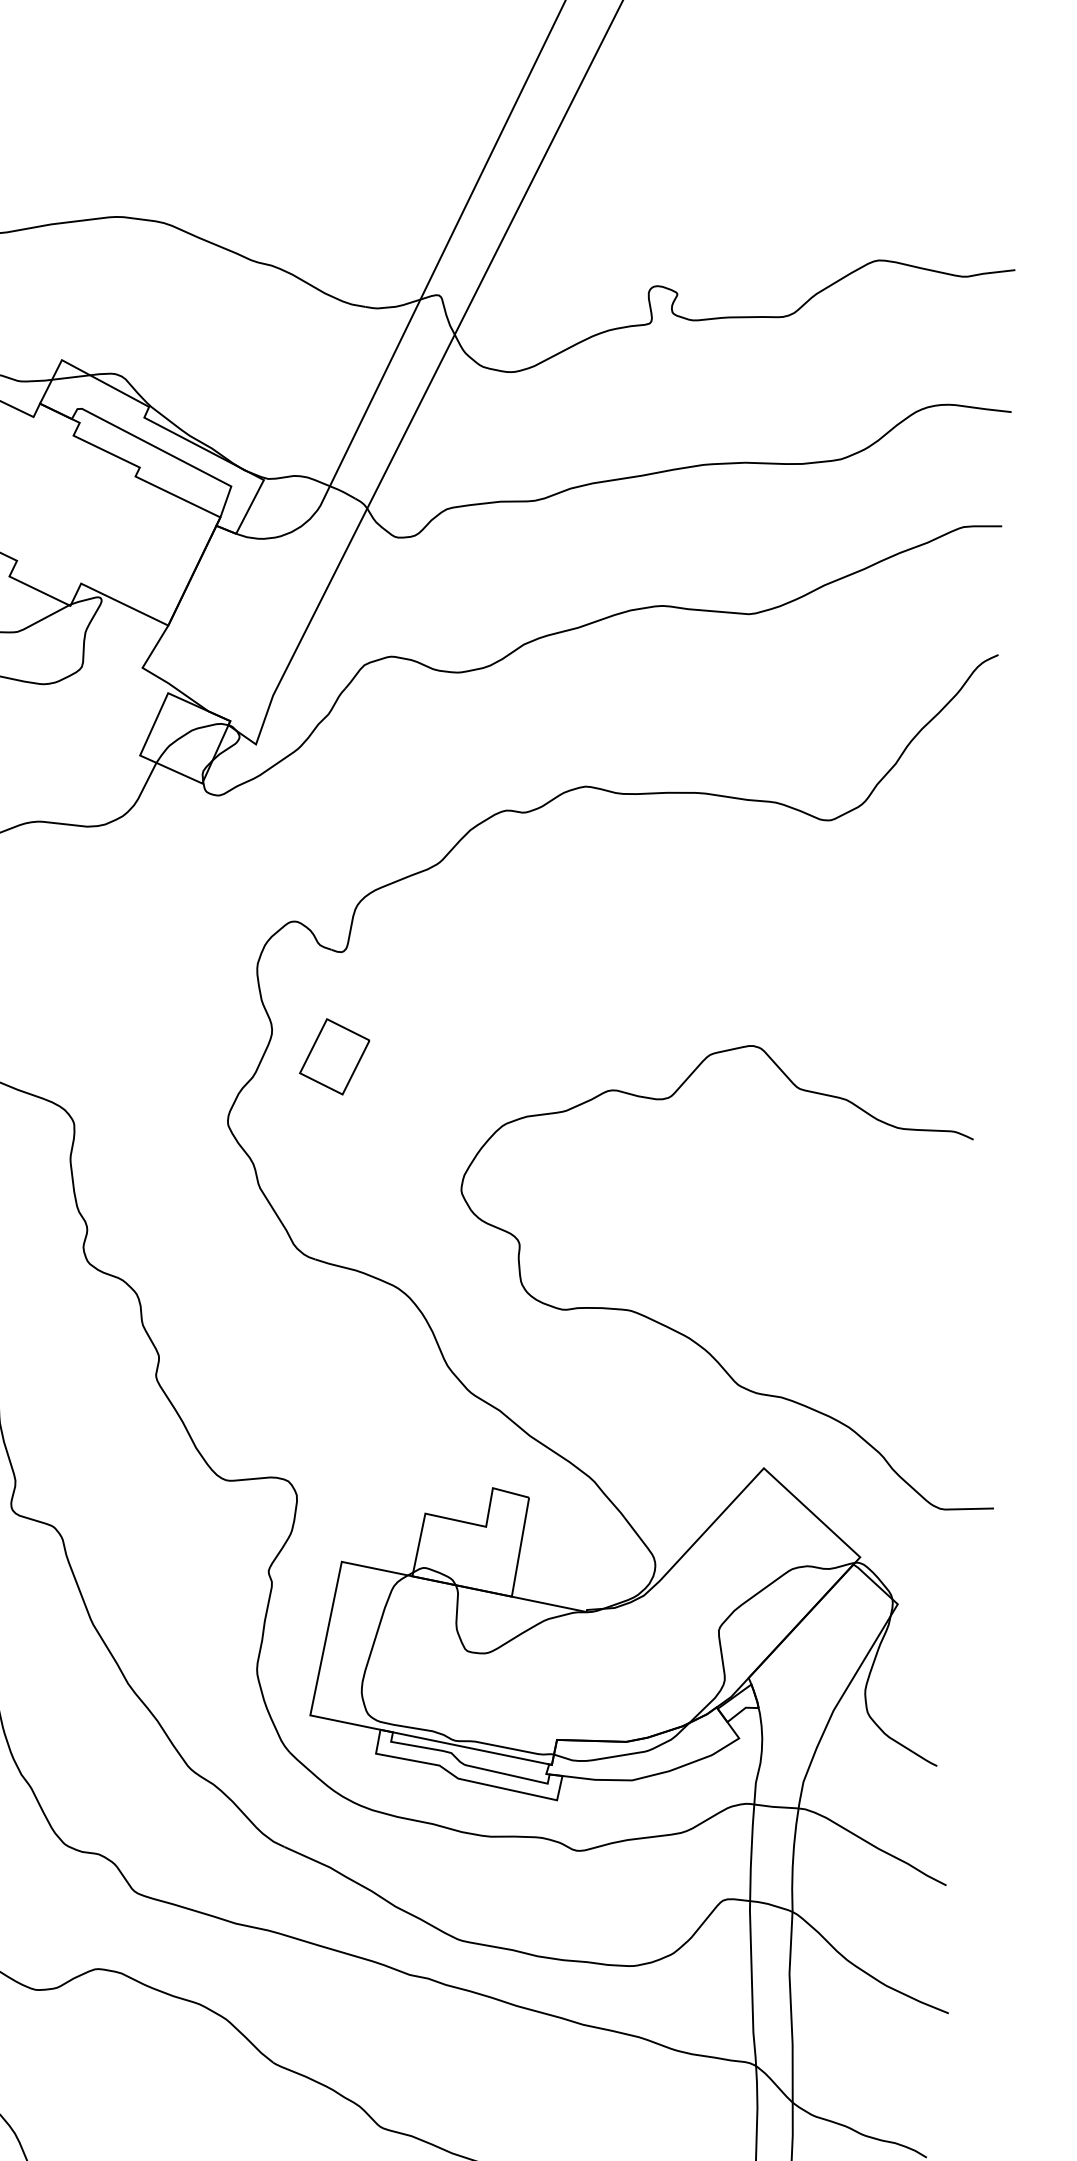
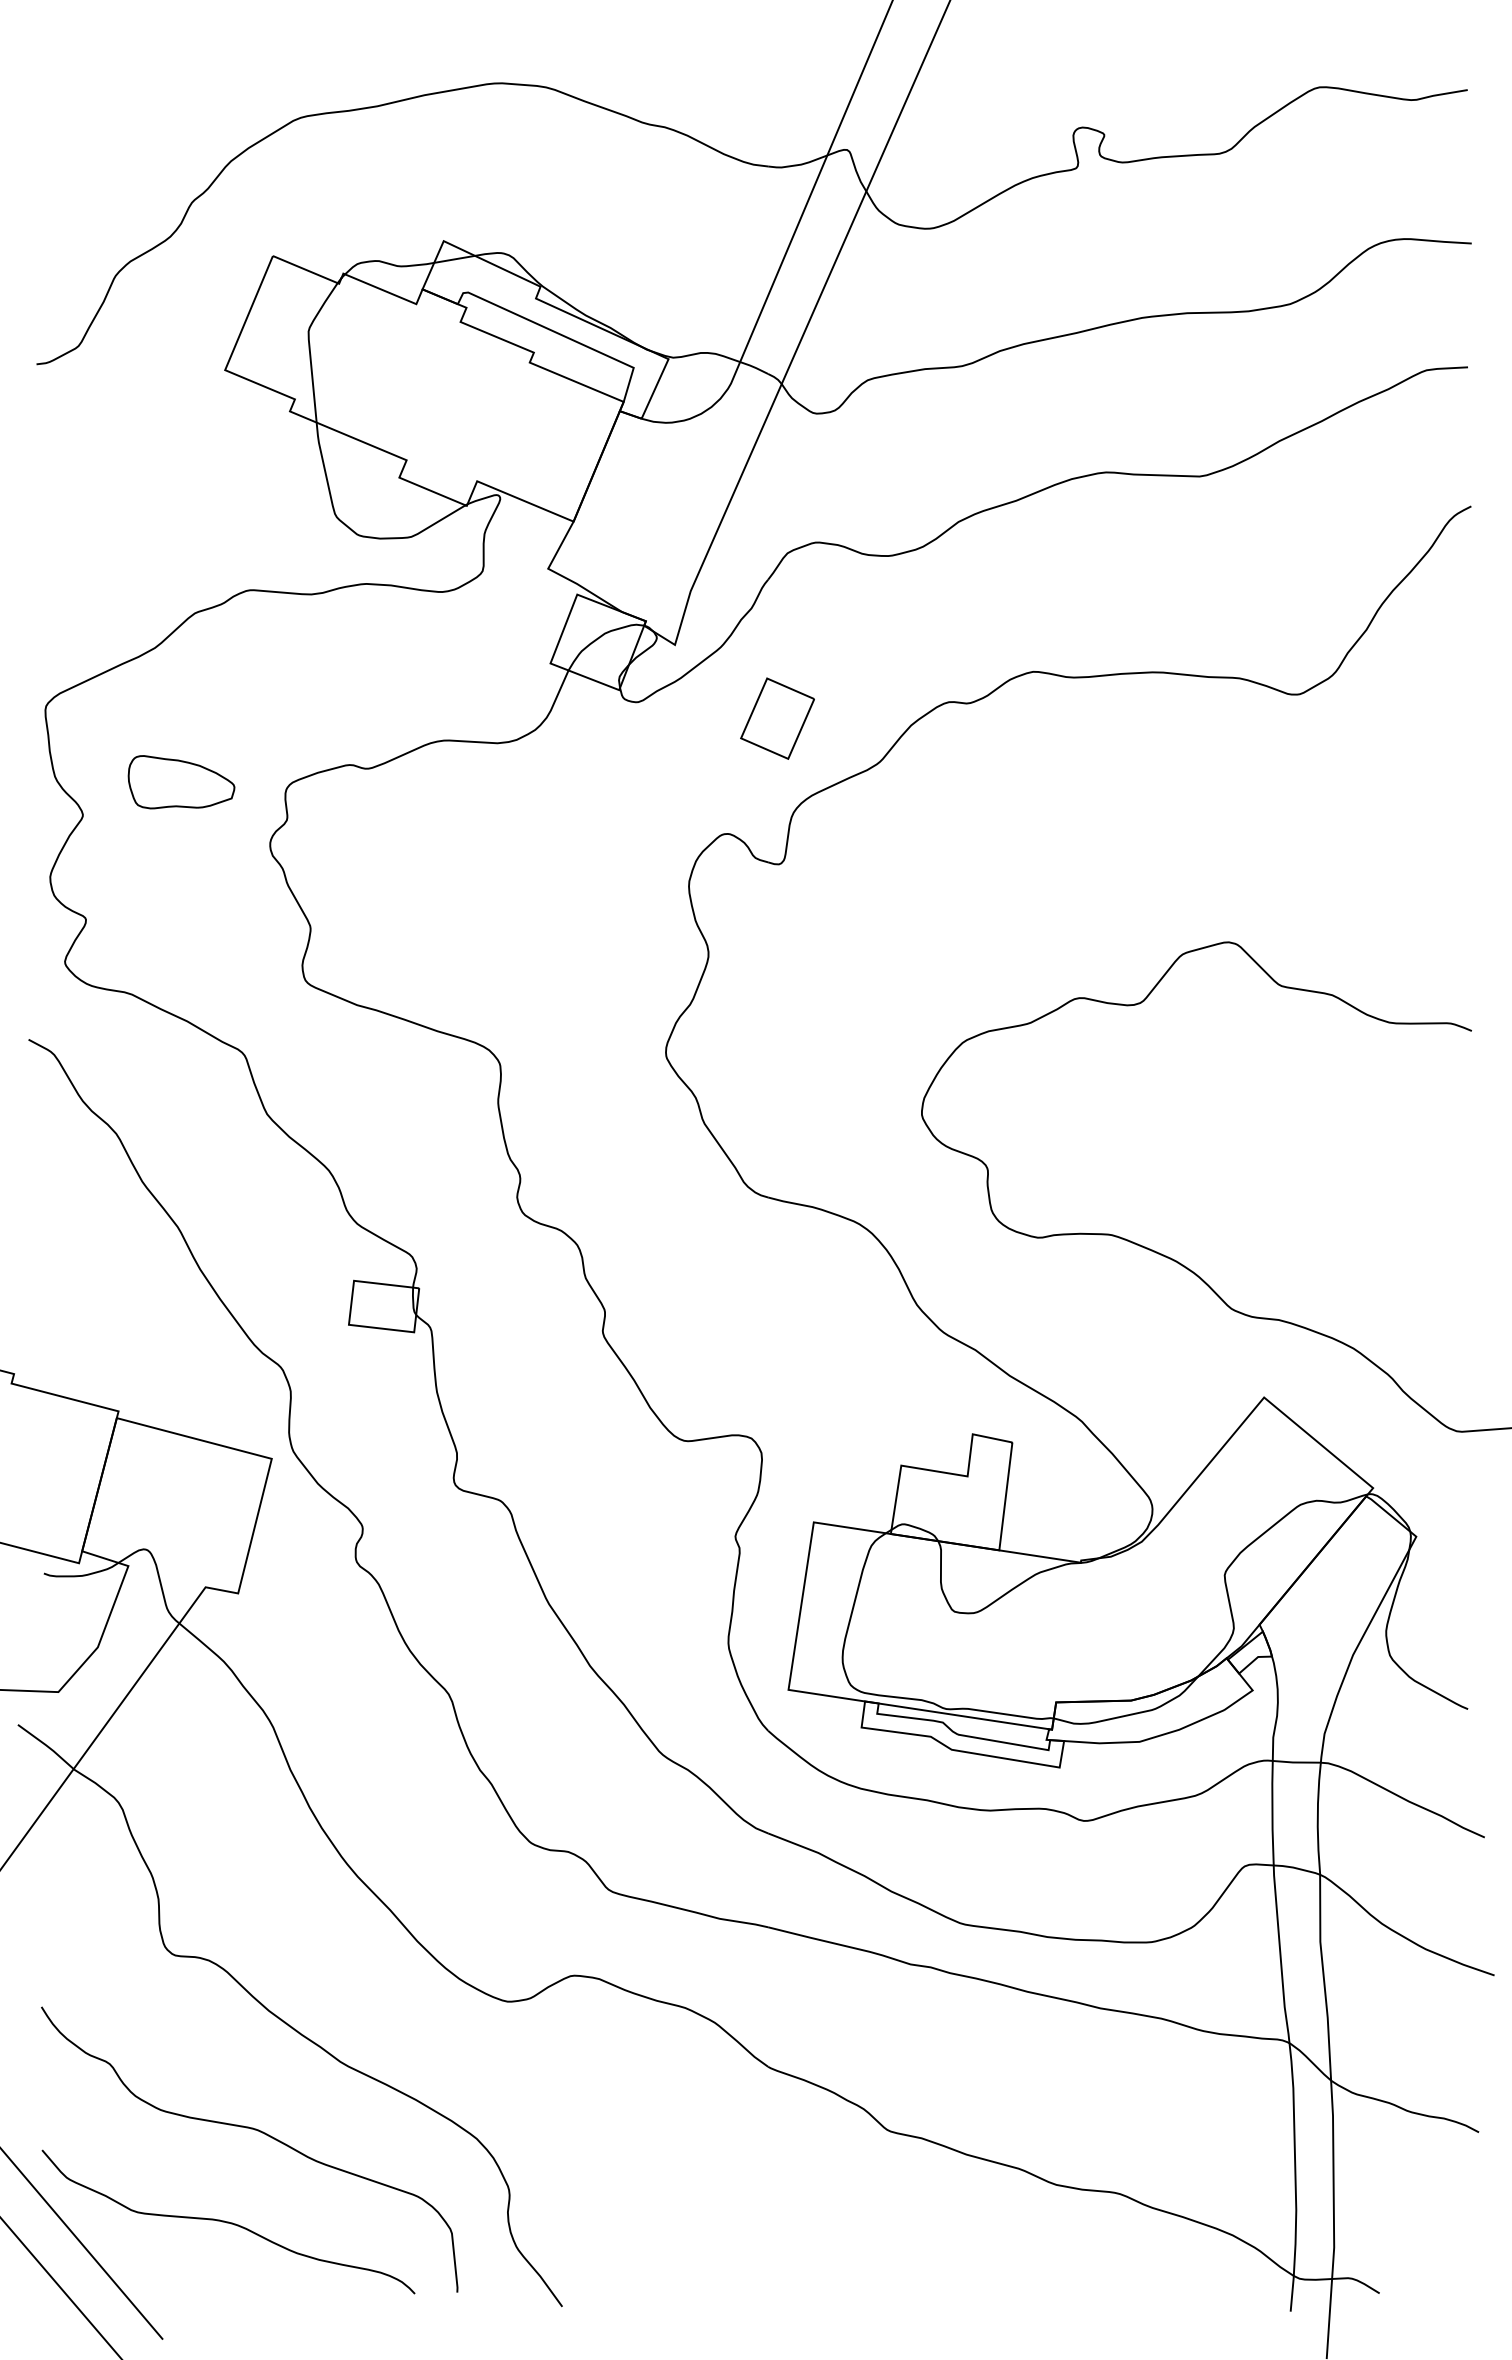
part: (334, 1056) -> (777, 718), moved

